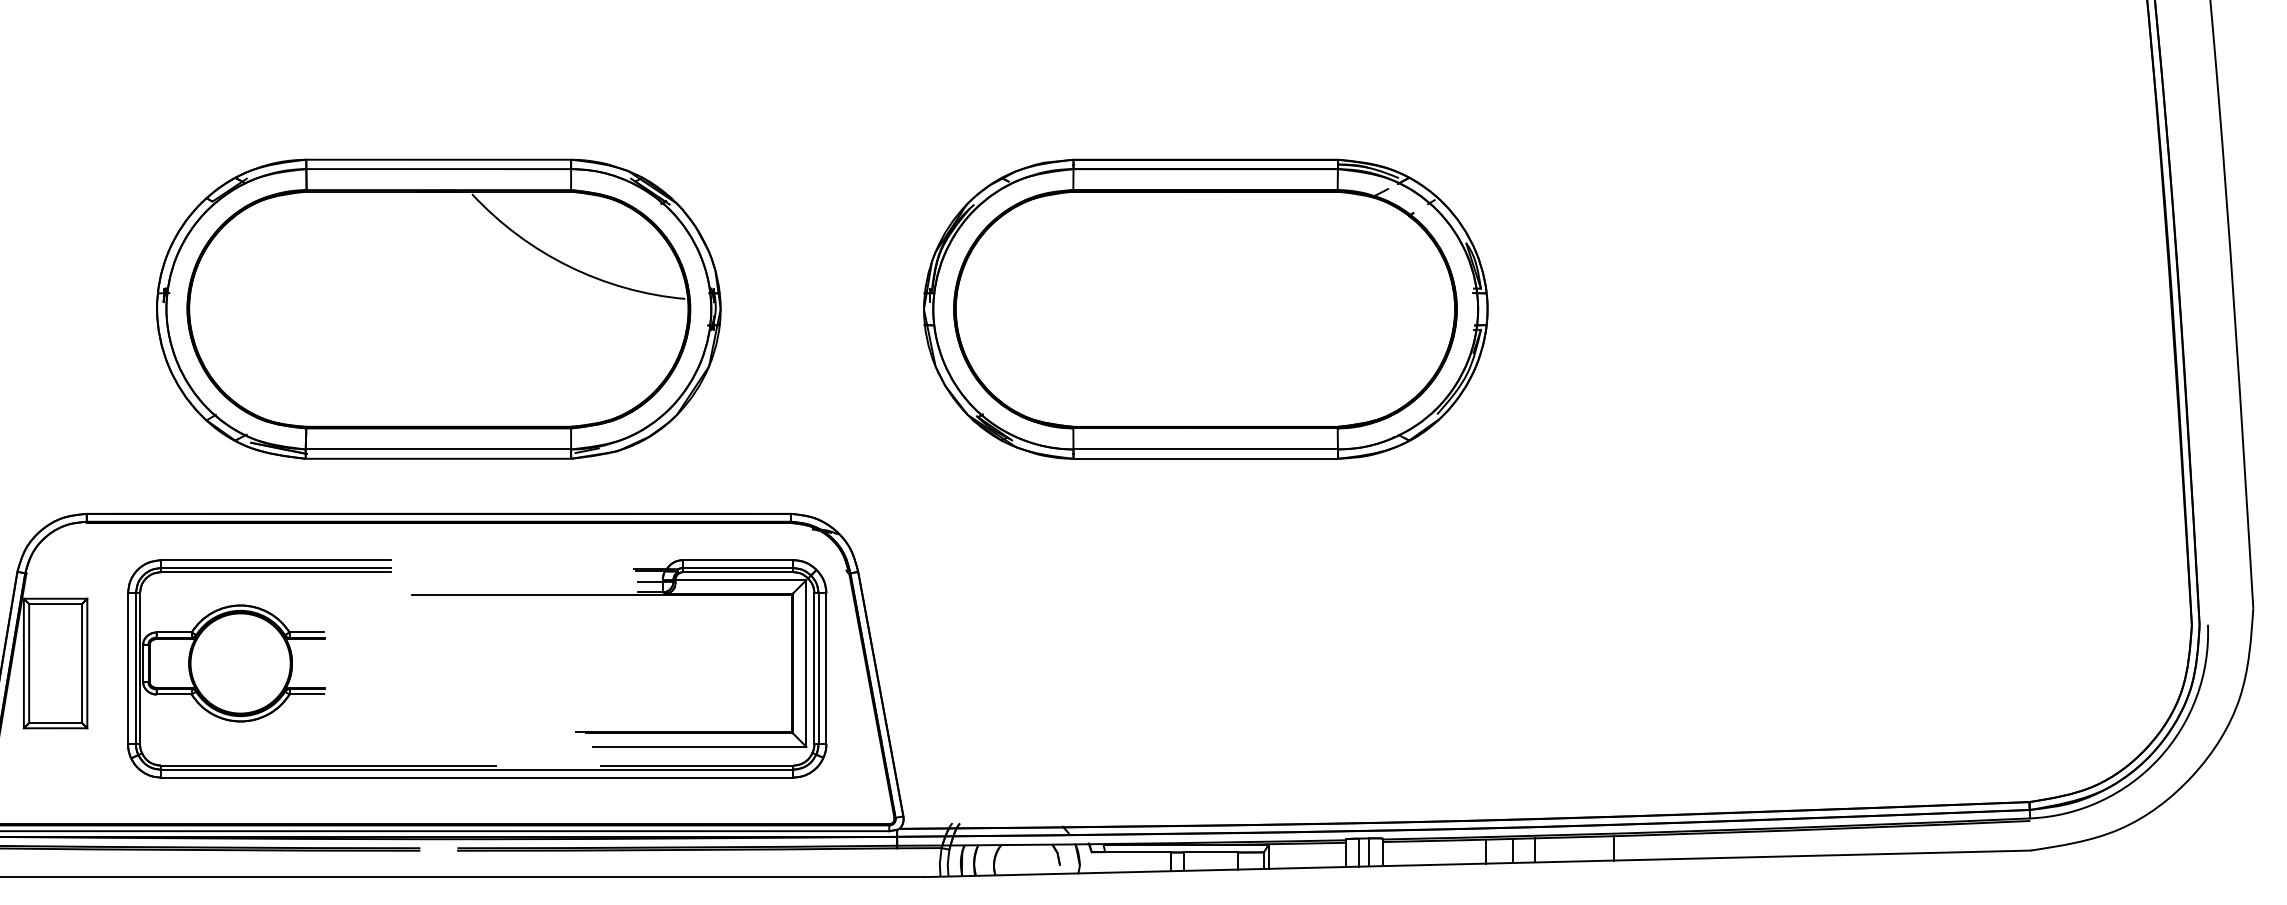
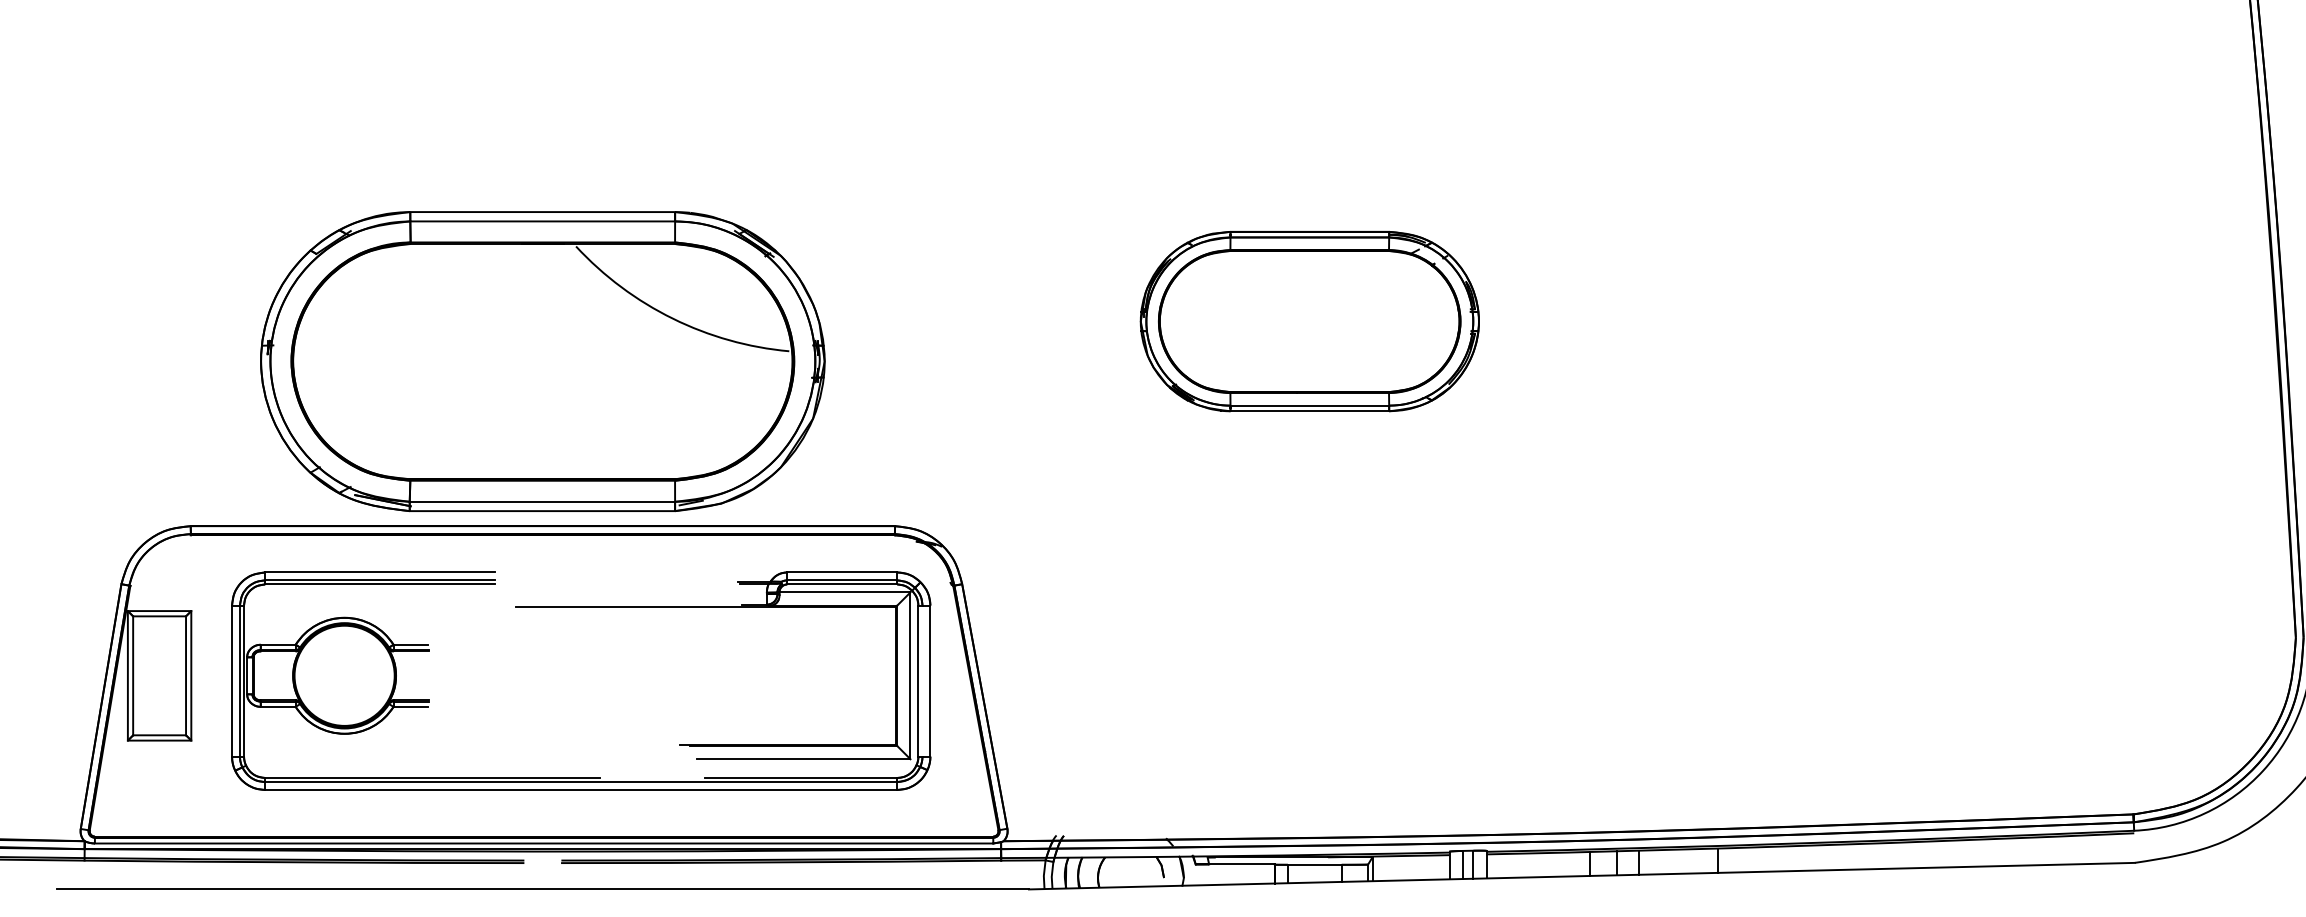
part: (438, 309) -> (542, 361), moved
part: (1205, 309) -> (1309, 321), size x0.6
line: (649, 582) -> (753, 594), removed
line: (818, 668) -> (922, 680), removed

